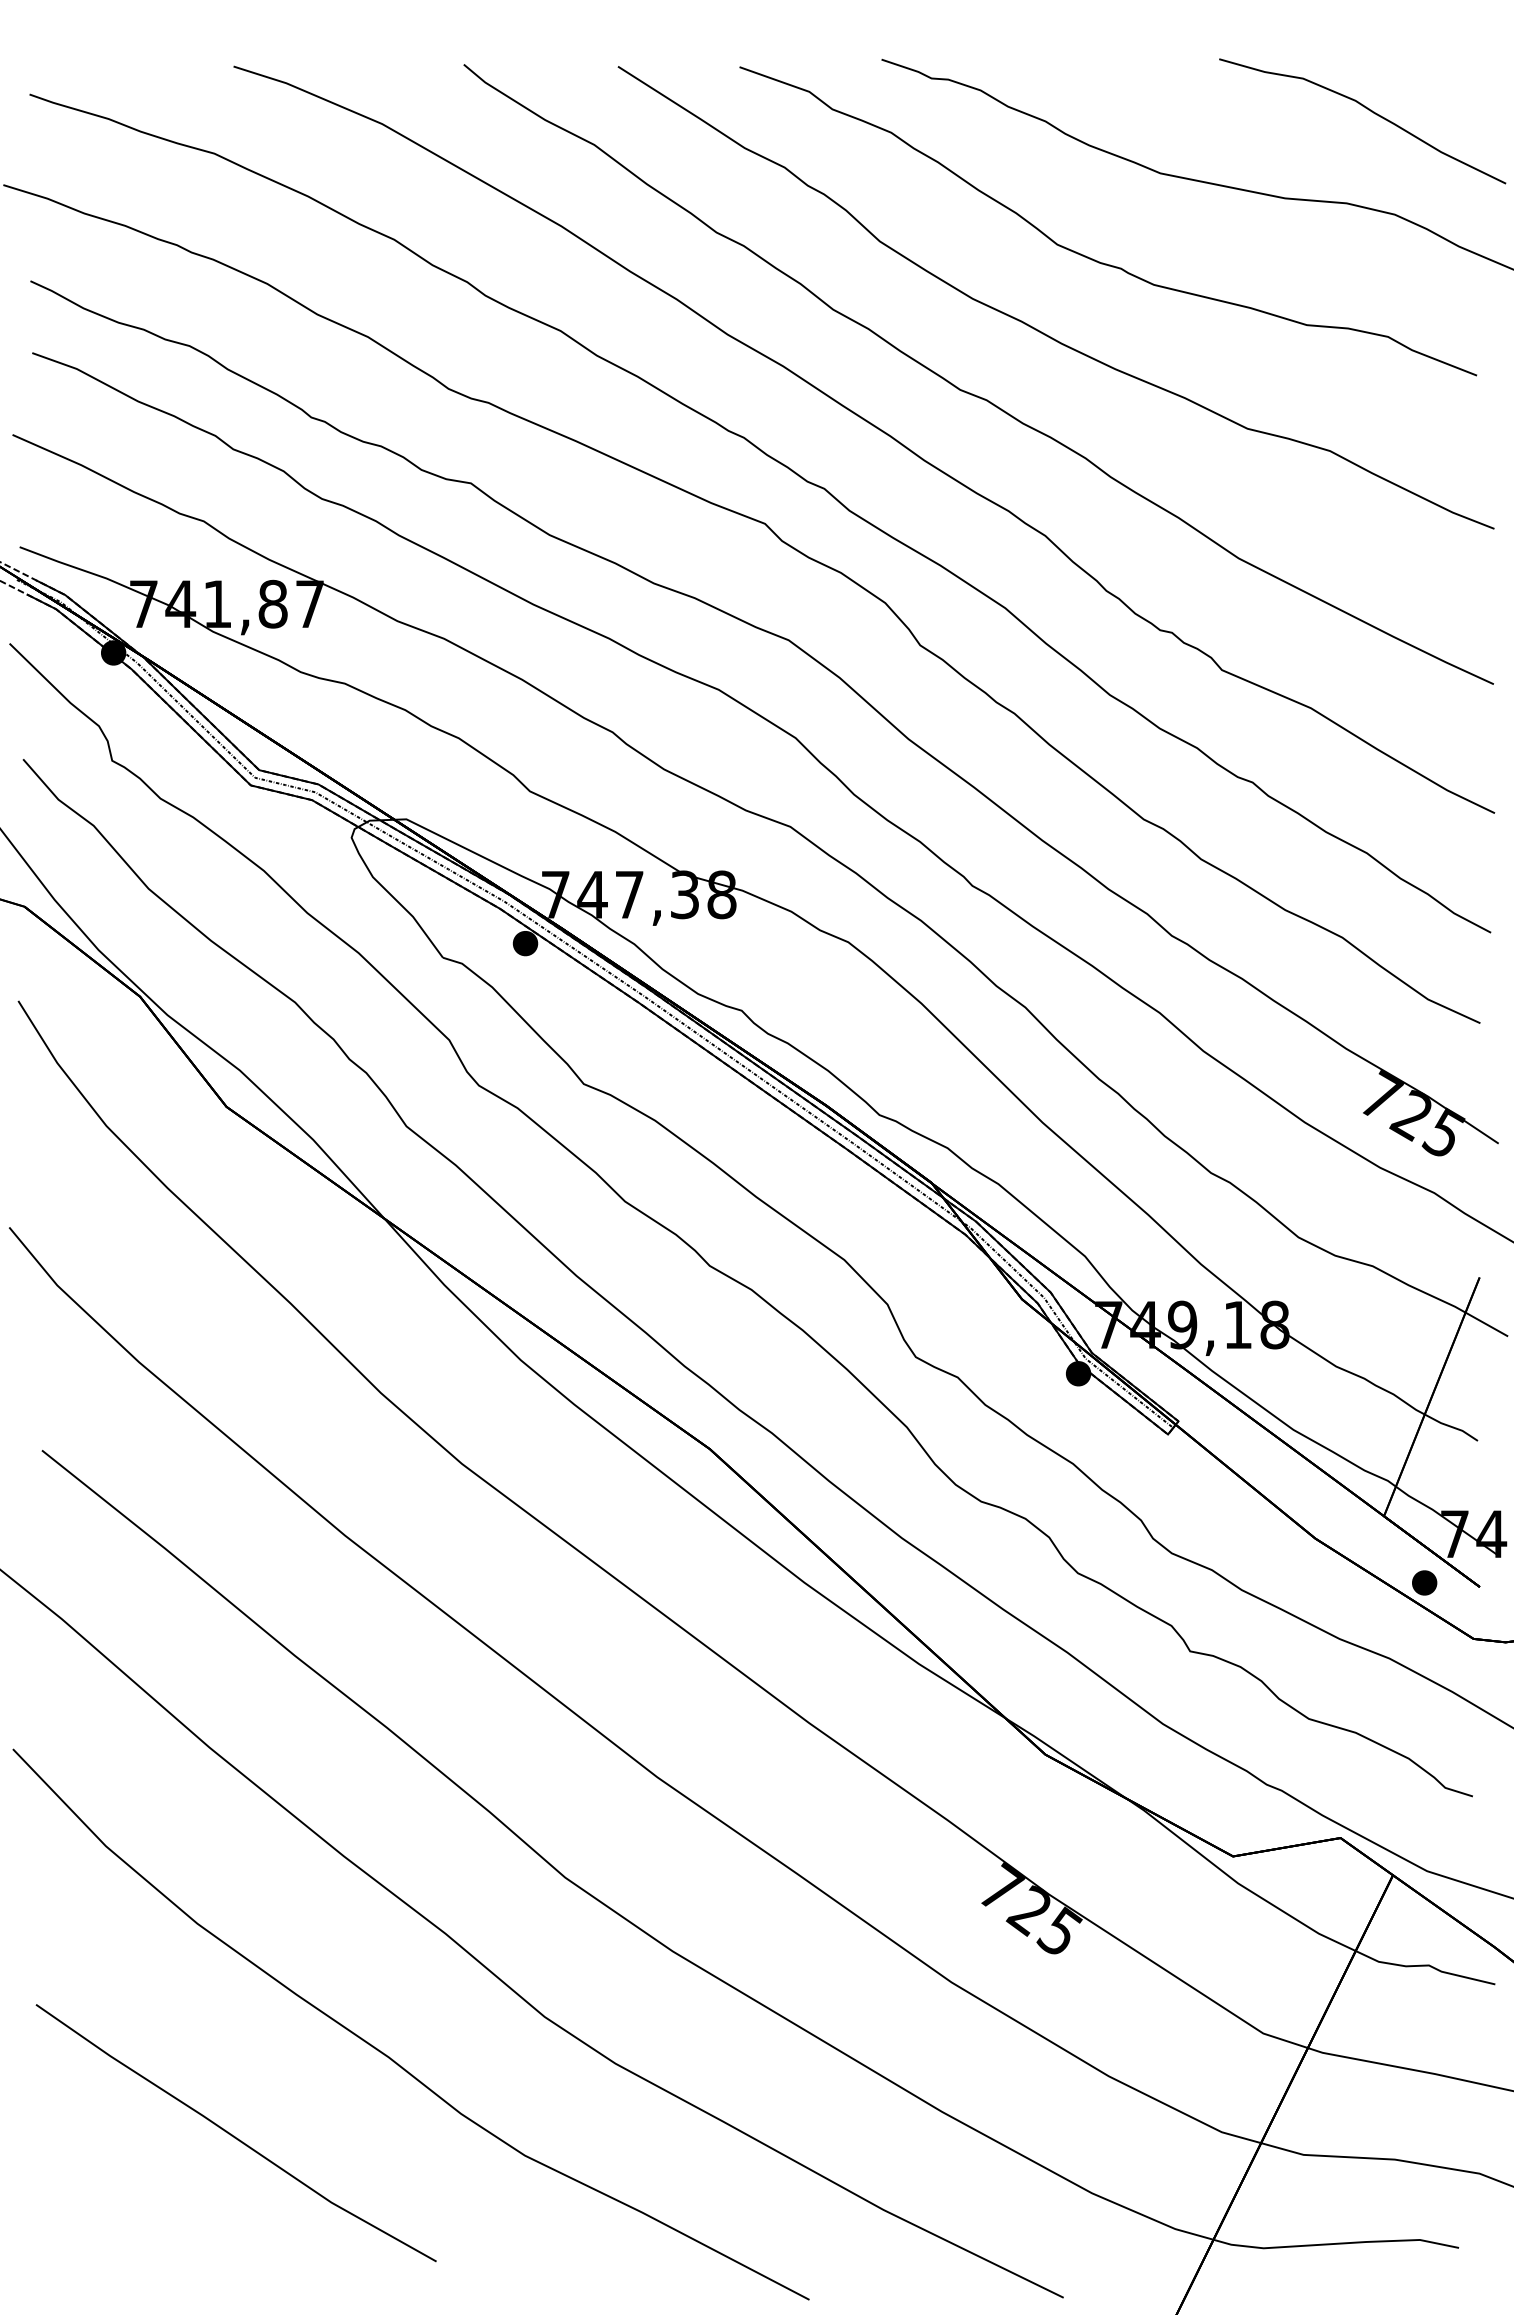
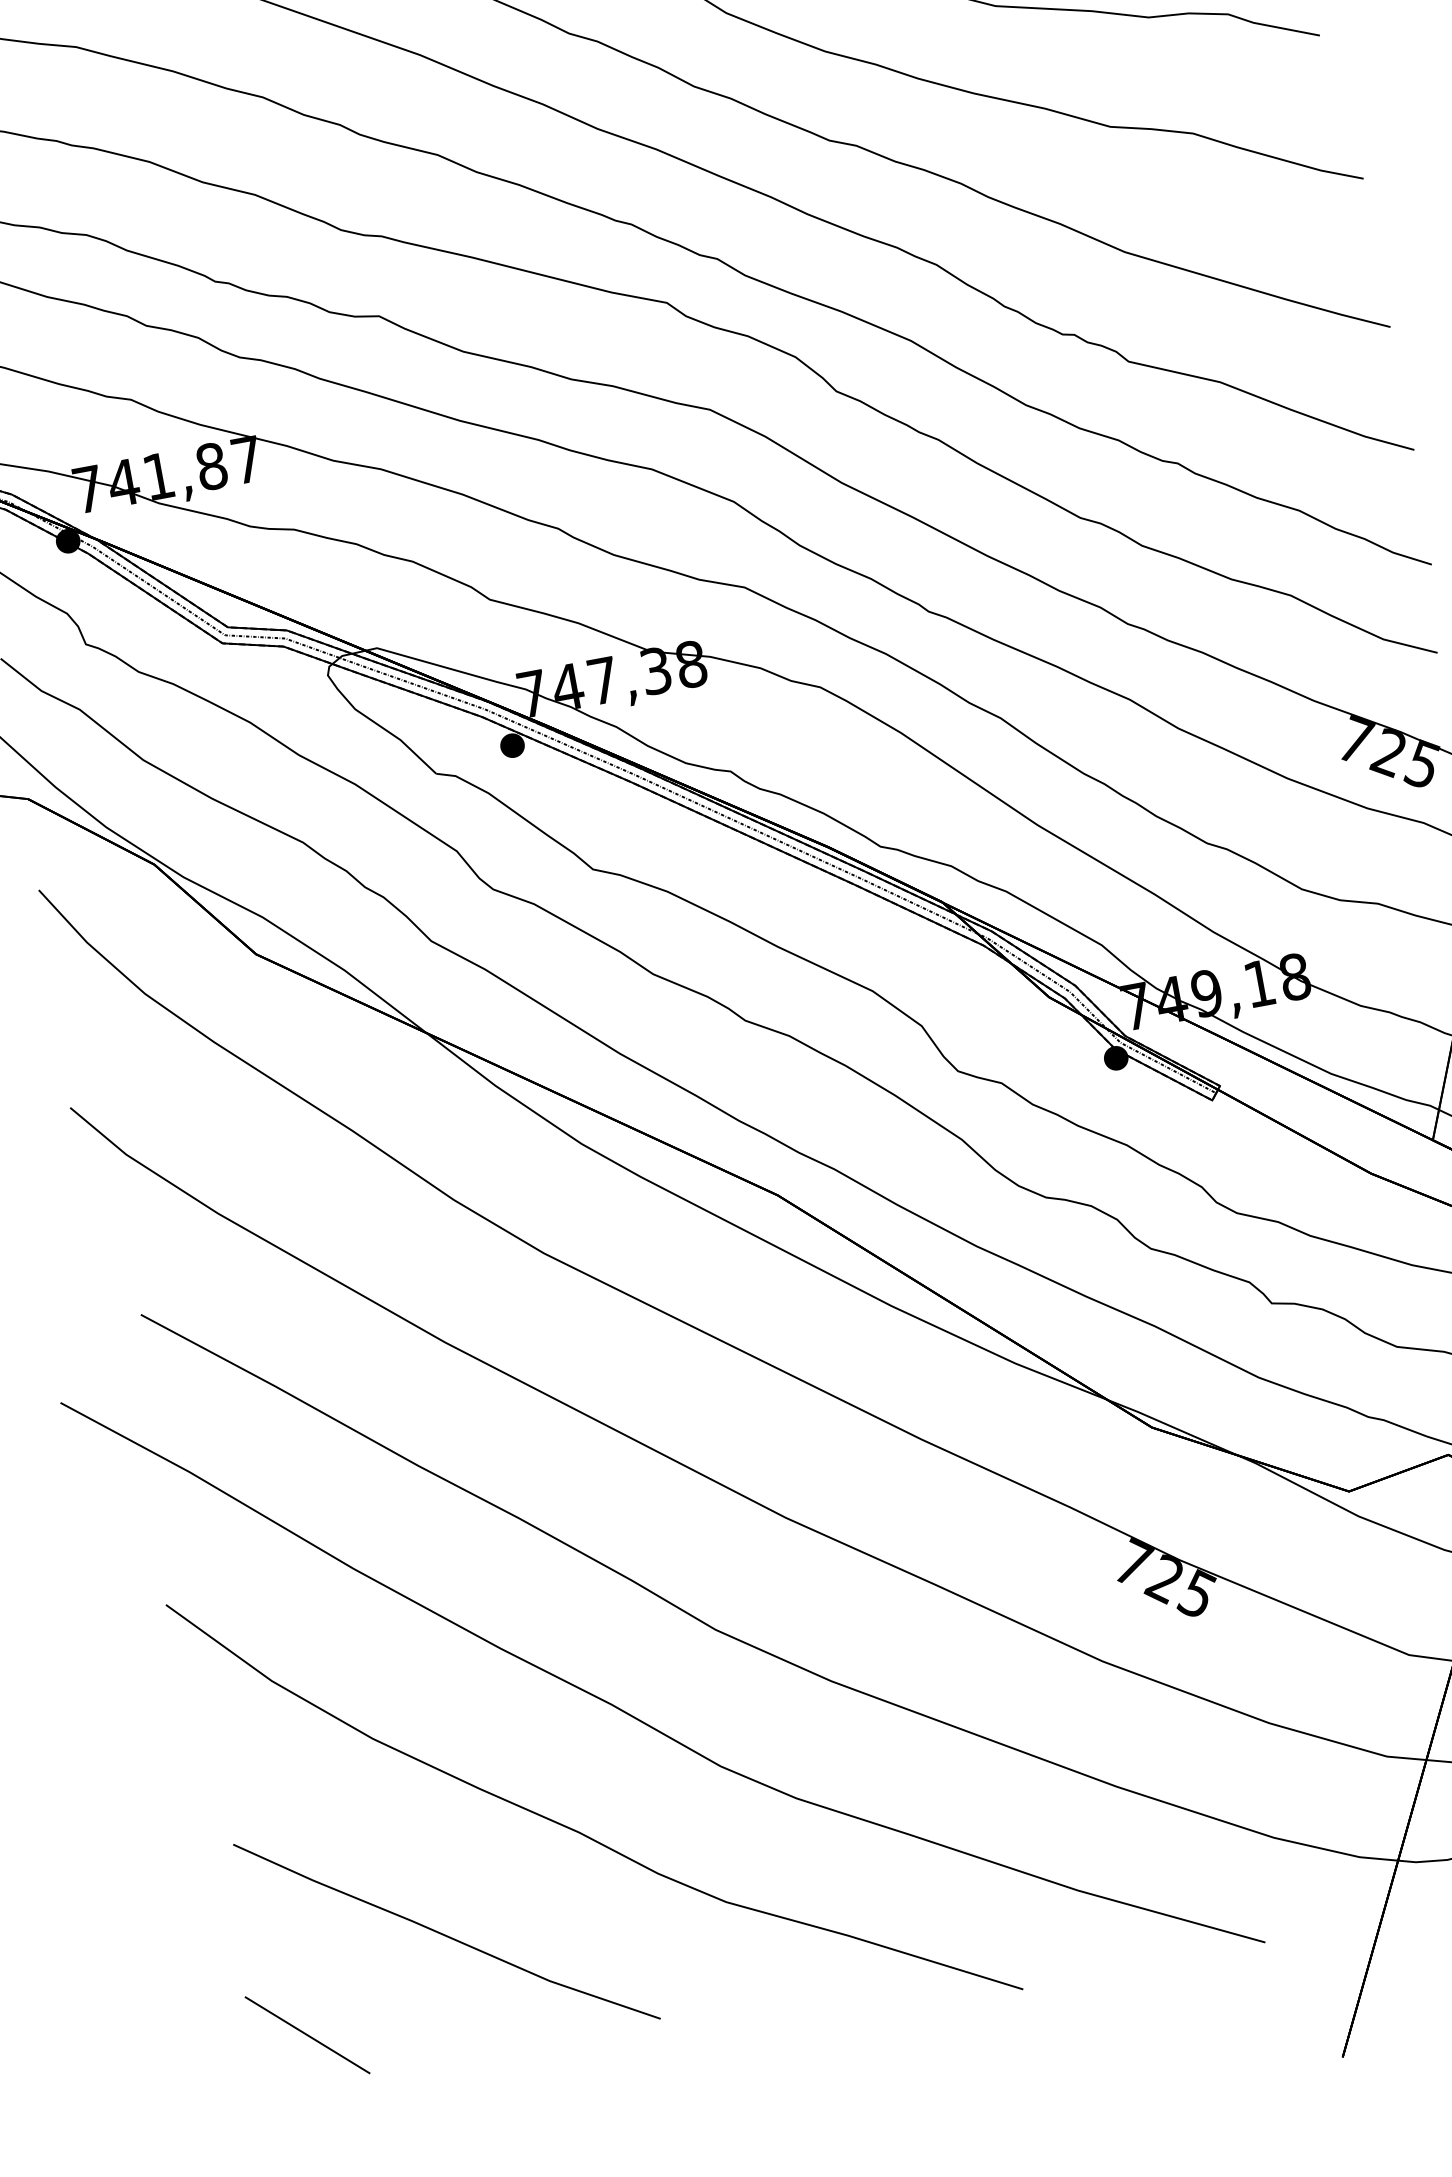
line: (75, 2211) -> (307, 2034), added

